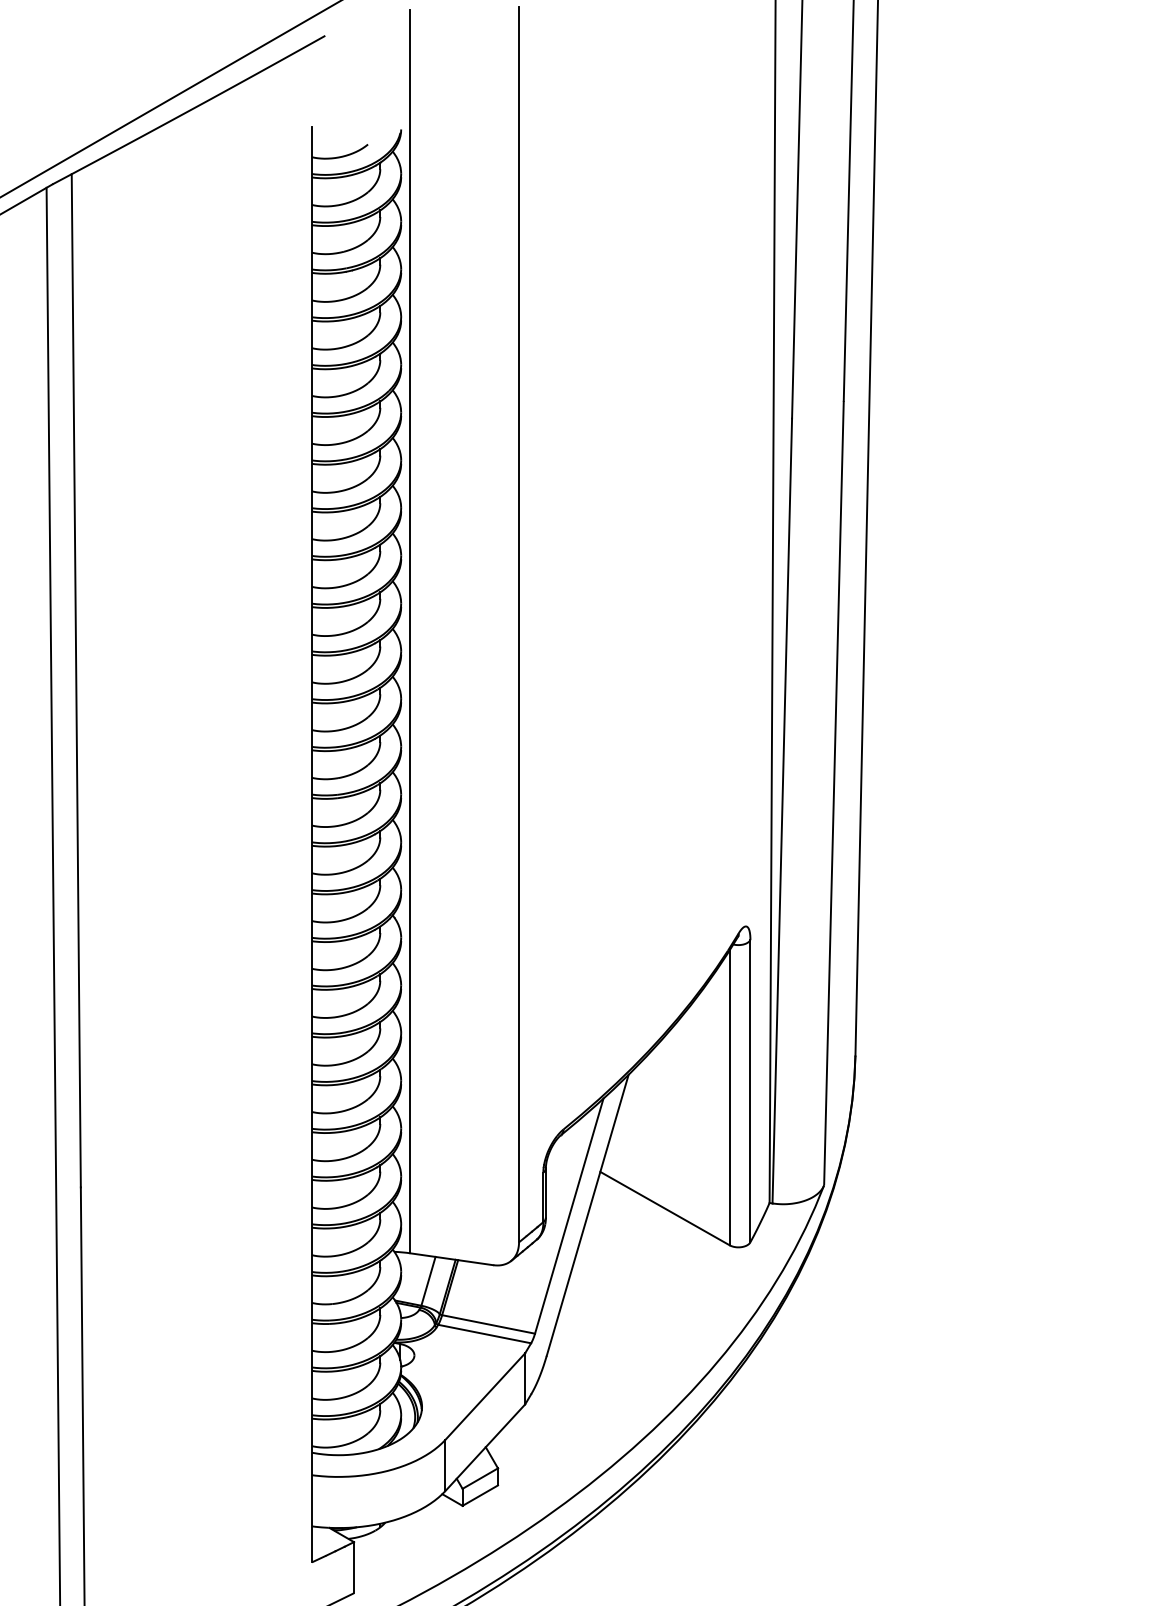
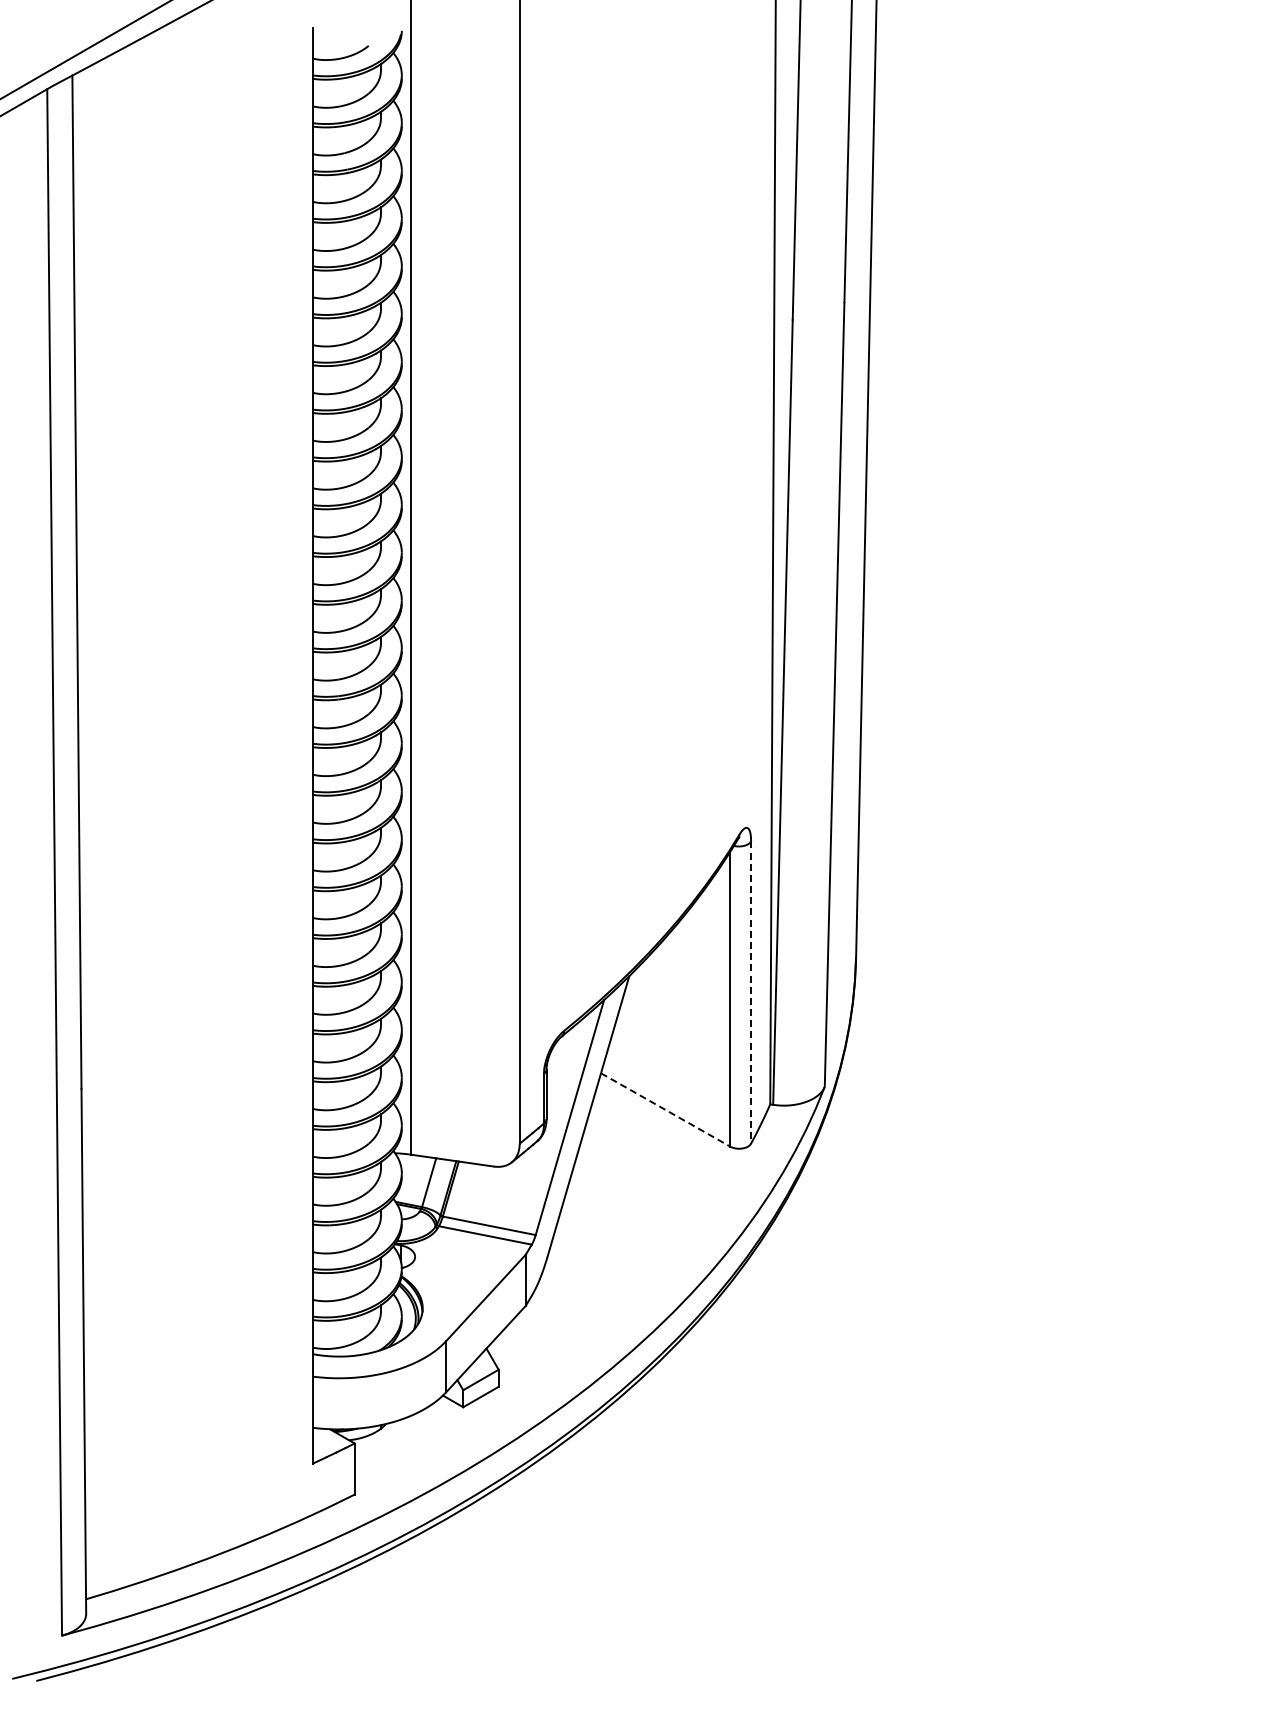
line: (750, 1092) -> (751, 993), solid -> dashed
line: (665, 1209) -> (666, 1110), solid -> dashed

